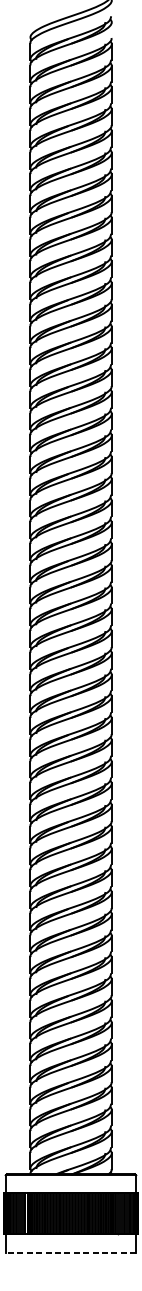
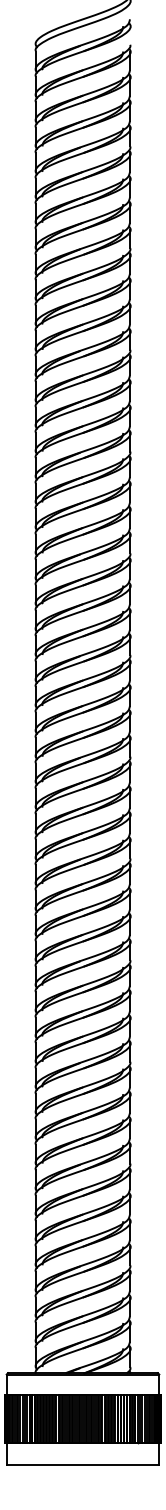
line: (70, 1252) -> (82, 1464), dashed -> solid

